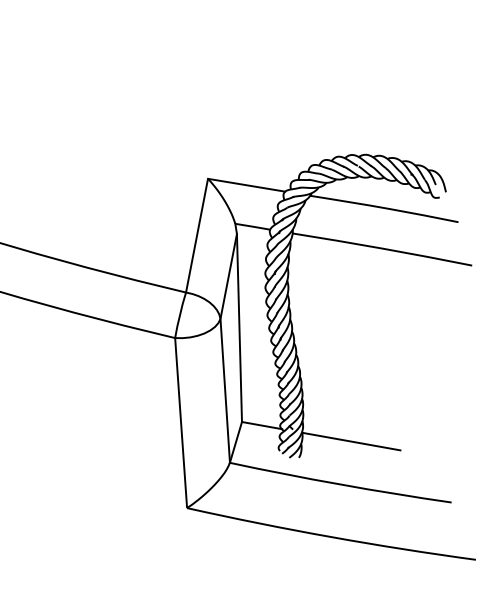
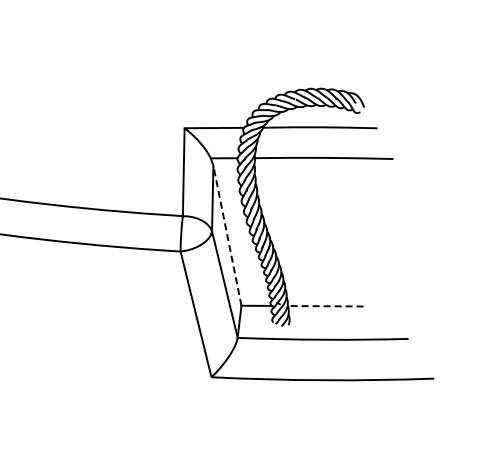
line: (239, 327) -> (227, 235), solid -> dashed
line: (350, 441) -> (325, 306), solid -> dashed

